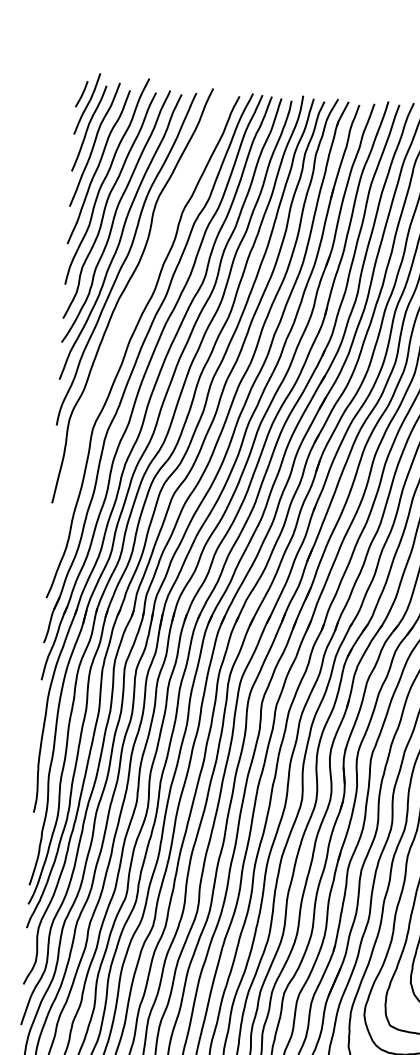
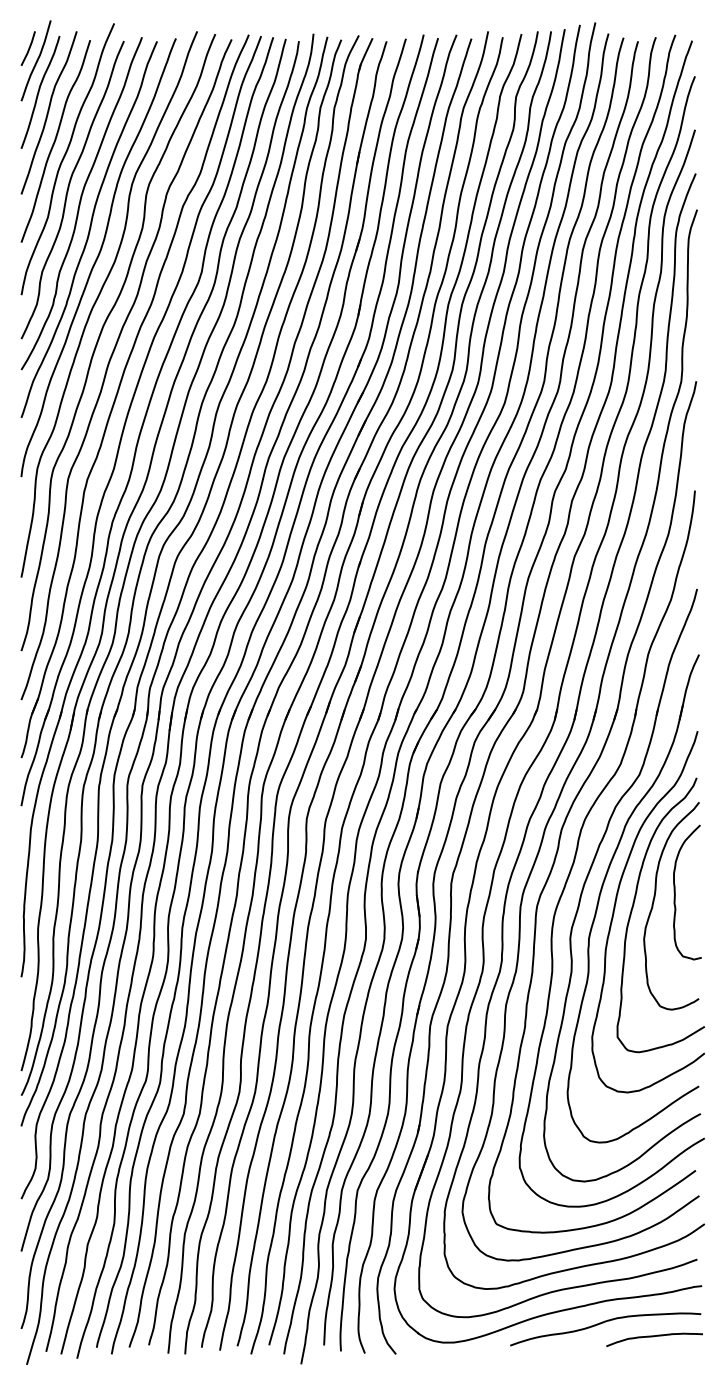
curve: (124, 321) -> (100, 337), added

